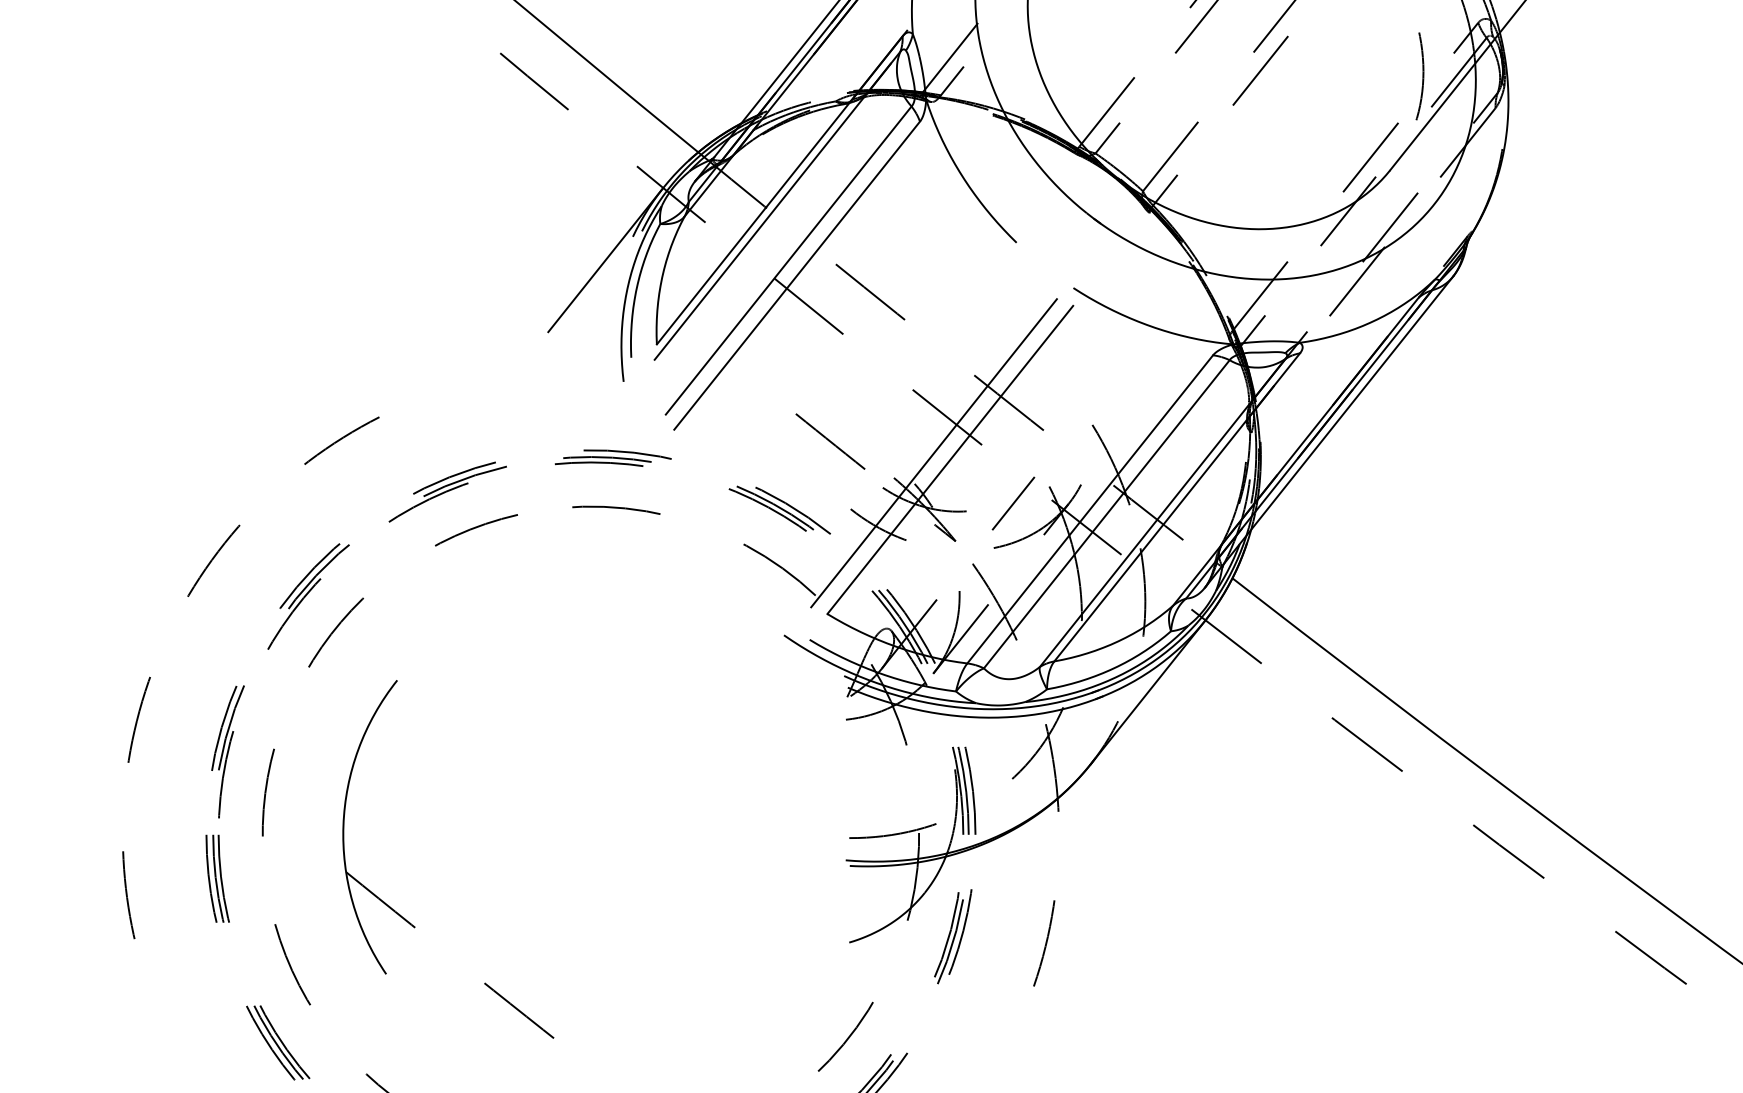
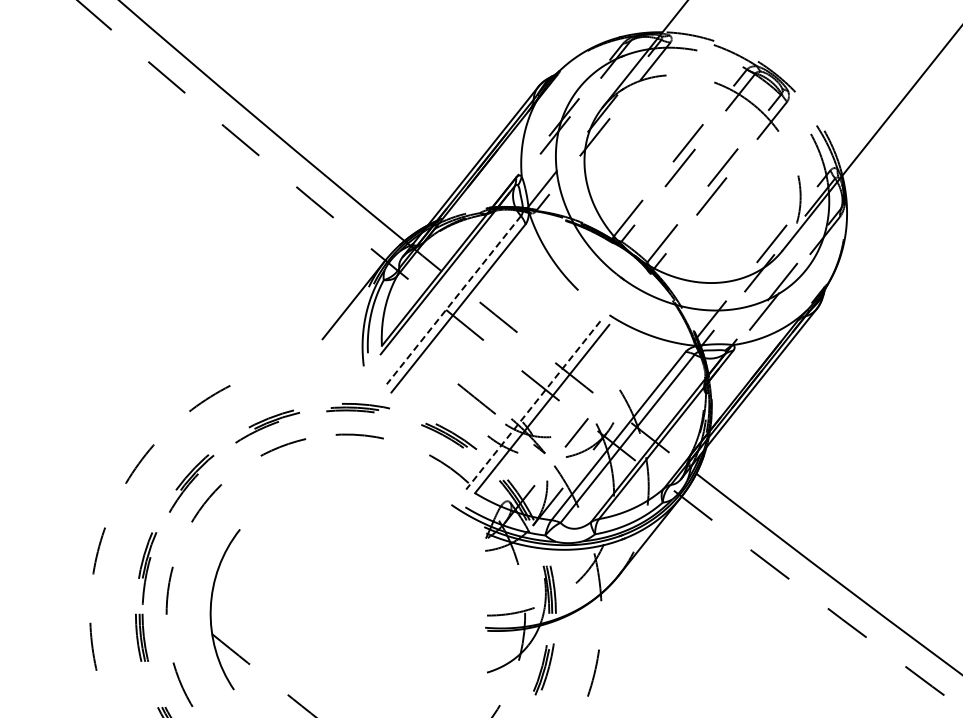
line: (787, 261) -> (453, 300), solid -> dashed
line: (934, 453) -> (533, 405), solid -> dashed

